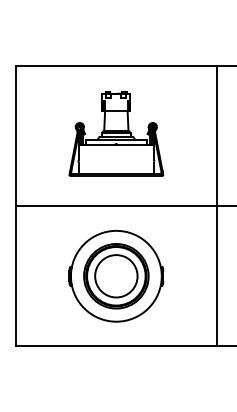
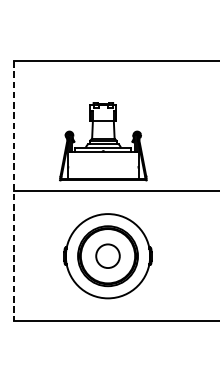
part: (116, 133) -> (103, 141), moved
line: (217, 205) -> (201, 190), removed
line: (15, 206) -> (14, 191), solid -> dashed
circle: (116, 276) -> (108, 256), size x0.6

